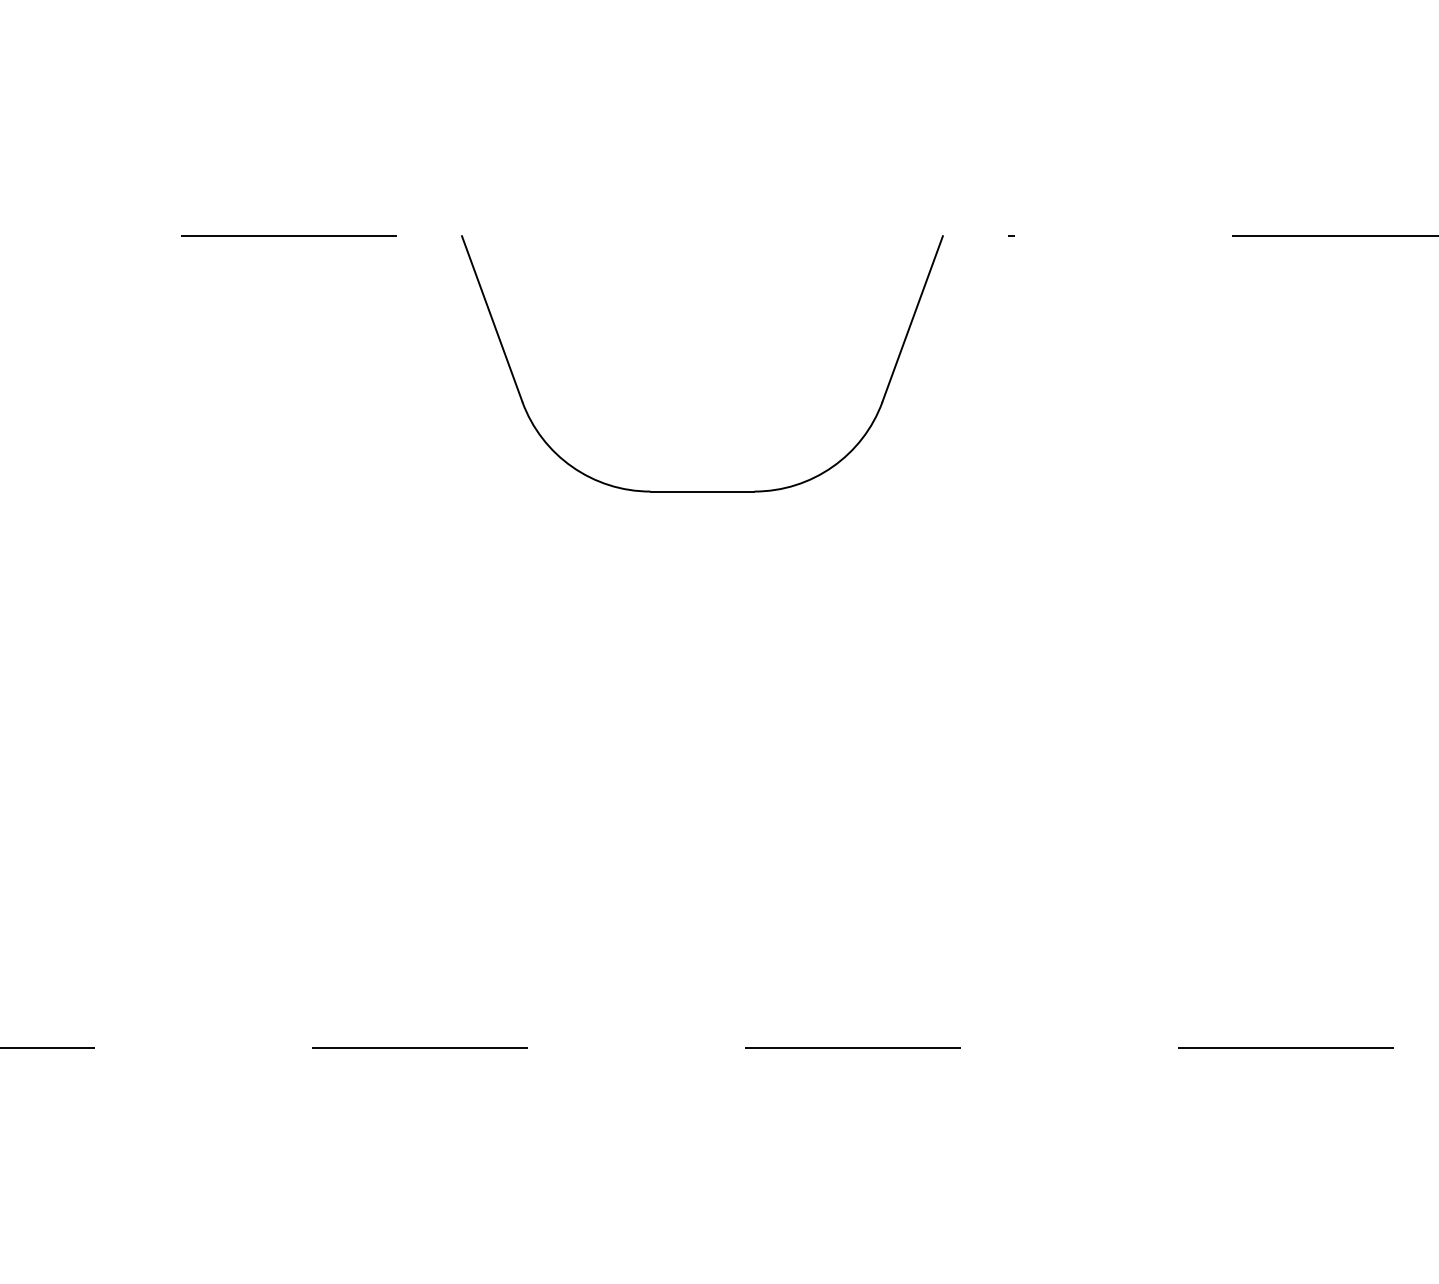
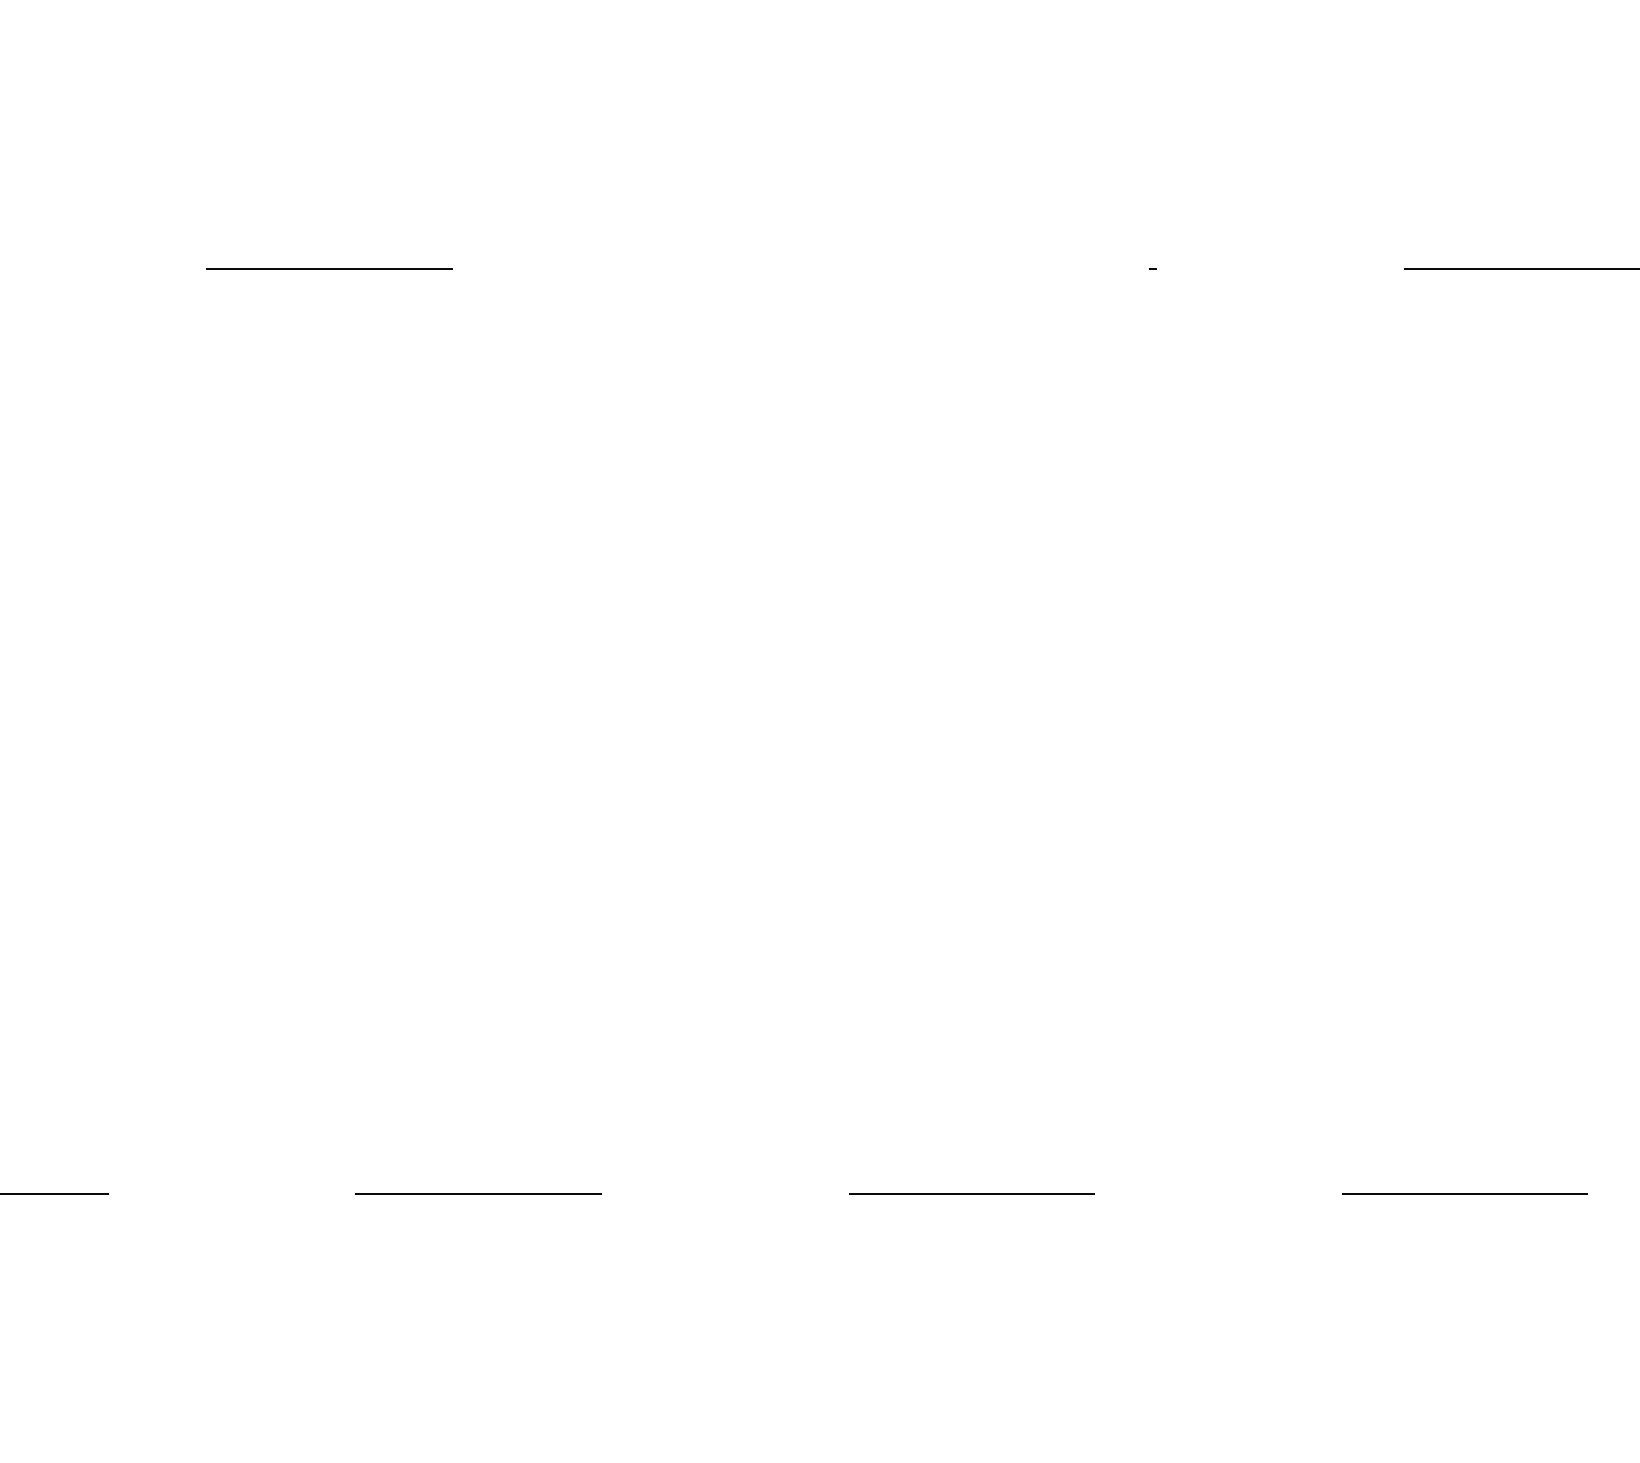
part: (702, 491) -> (800, 560), removed

